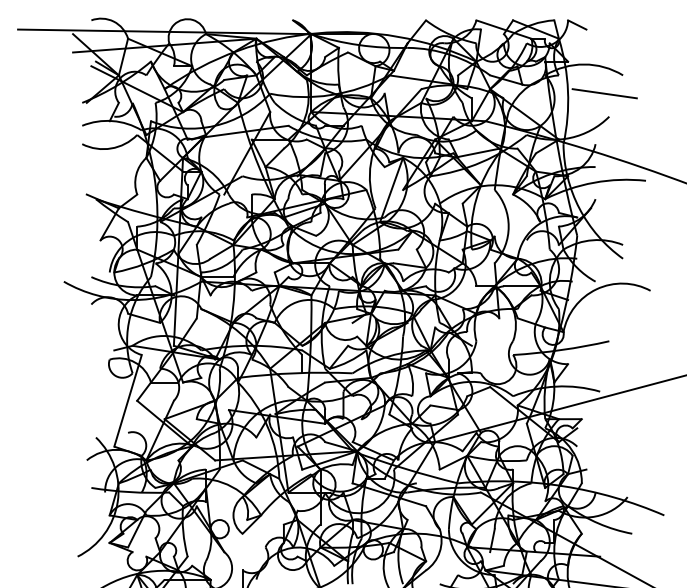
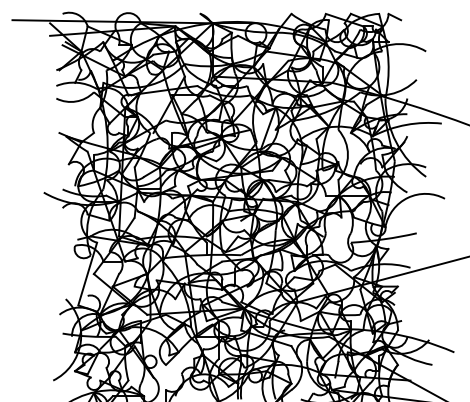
line: (604, 92) -> (413, 63), removed

